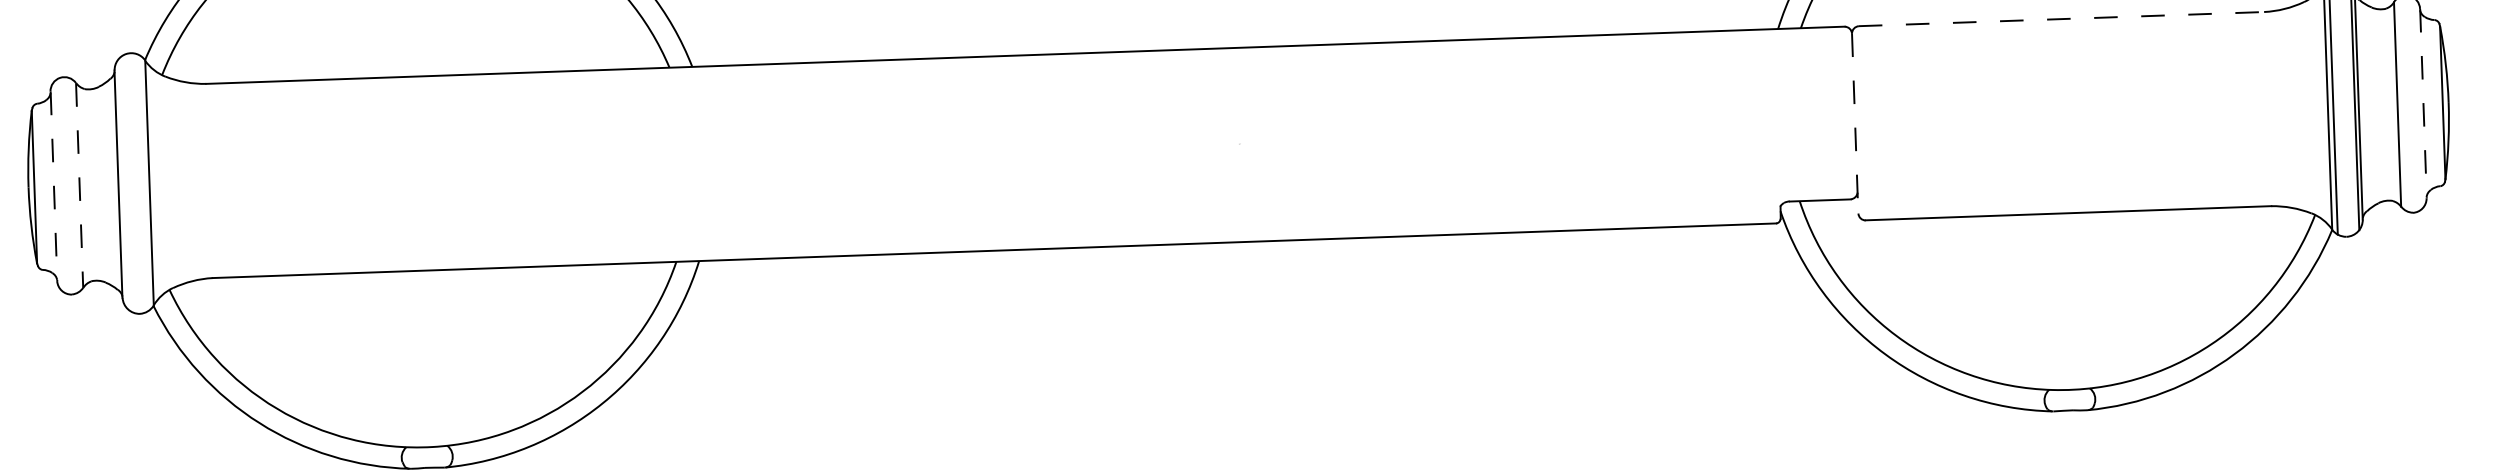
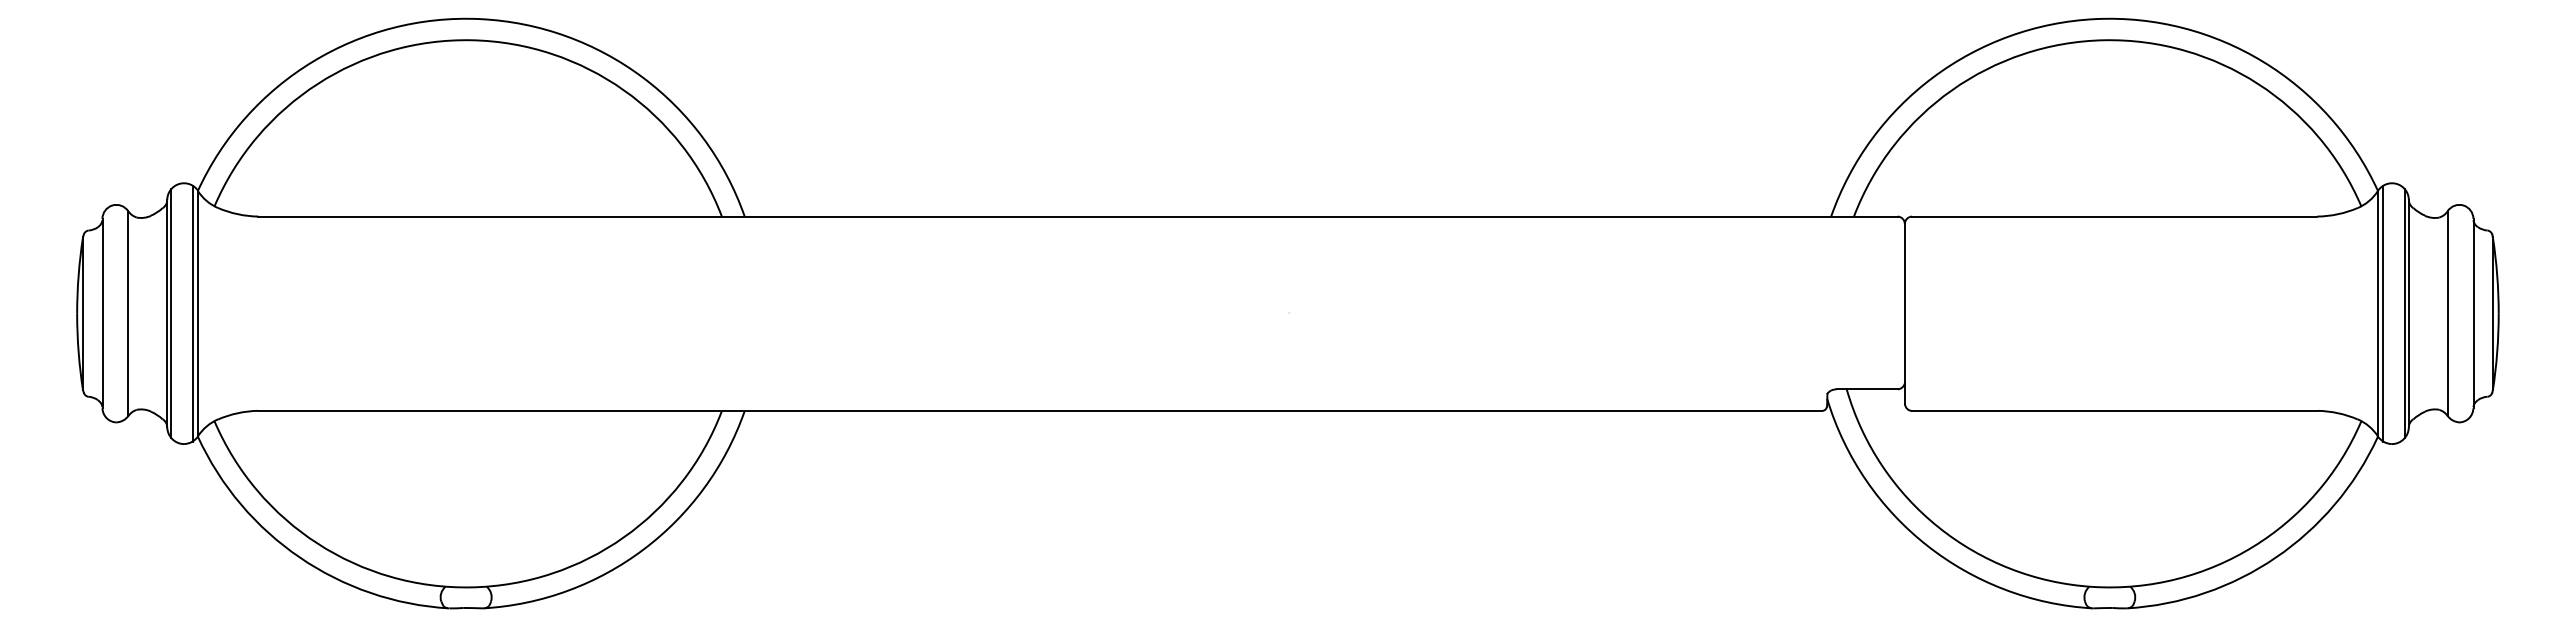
line: (2061, 19) -> (2114, 216), dashed -> solid
line: (2423, 103) -> (2473, 313), dashed -> solid
line: (1854, 124) -> (1904, 314), dashed -> solid
line: (122, 183) -> (171, 313), added
line: (143, 183) -> (192, 313), added
line: (53, 186) -> (102, 313), dashed -> solid
line: (79, 186) -> (128, 314), dashed -> solid

